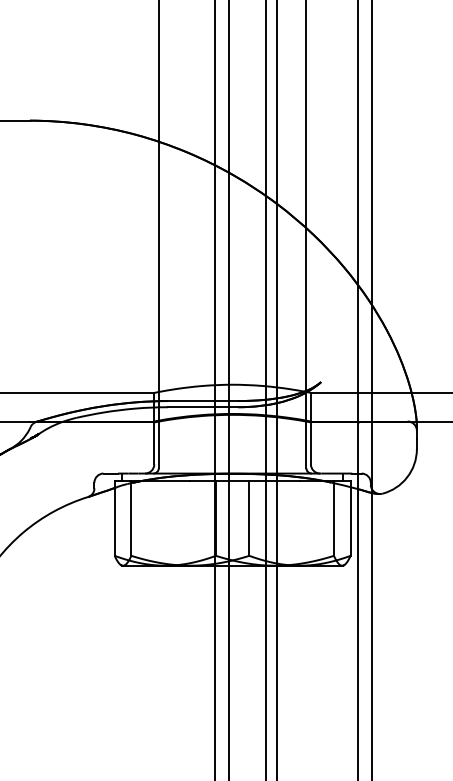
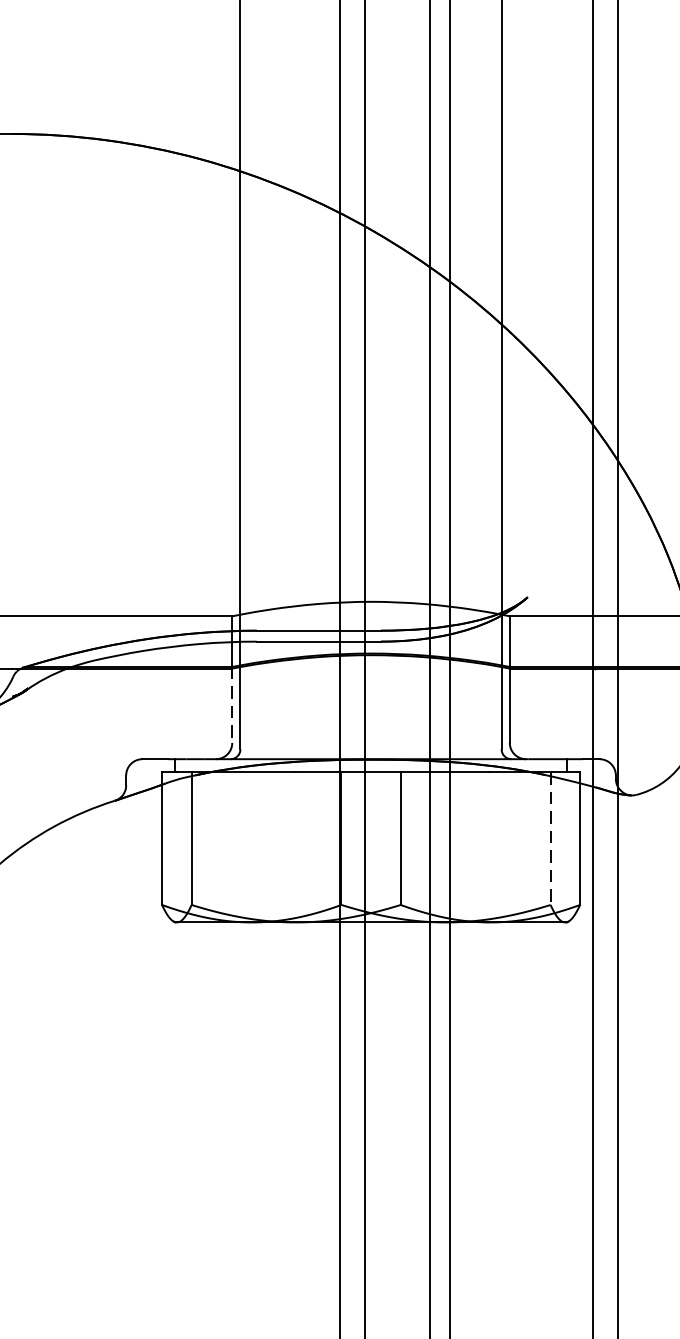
line: (154, 443) -> (232, 705), solid -> dashed
line: (333, 518) -> (549, 838), solid -> dashed

